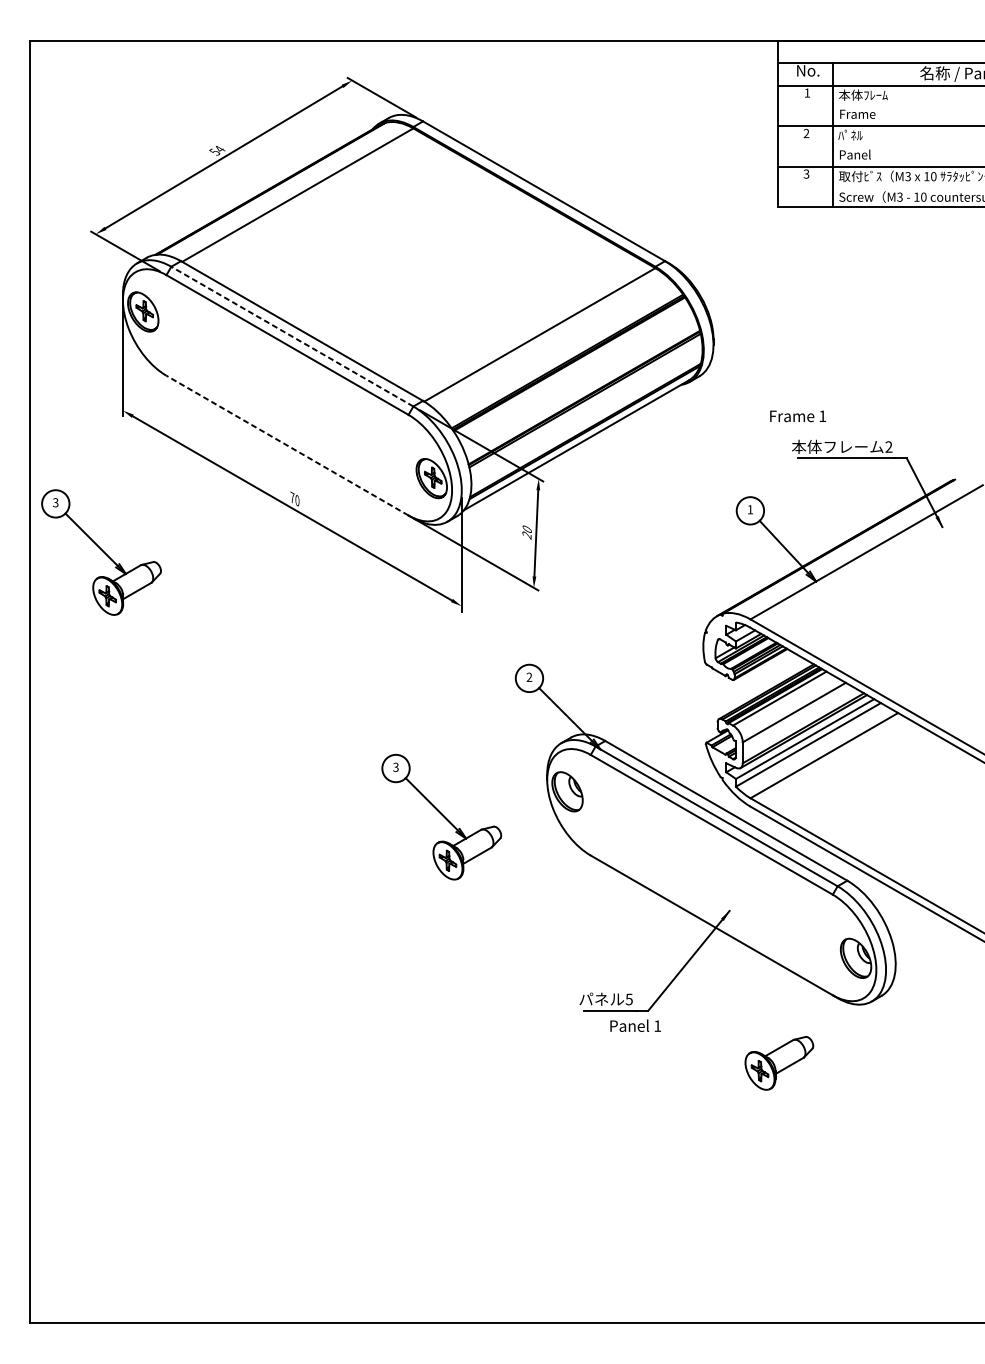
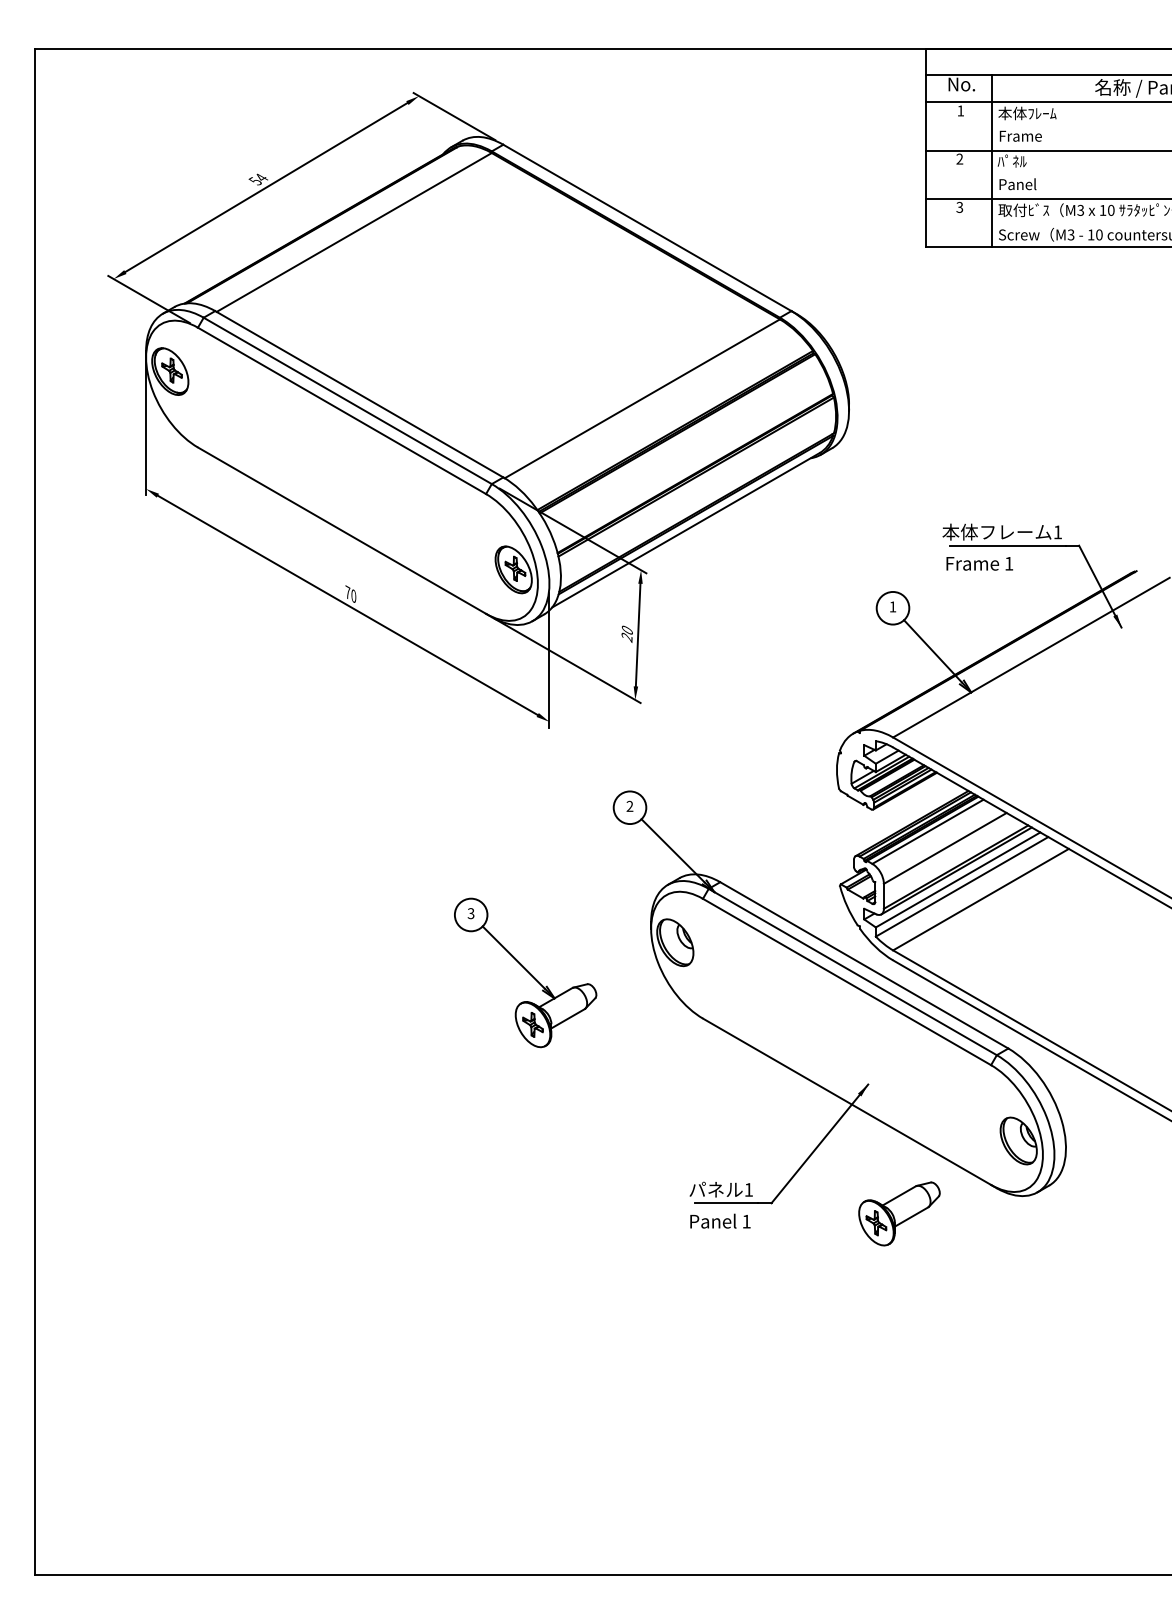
line: (292, 336) -> (347, 400), dashed -> solid
text: (797, 416) -> (979, 563), moved
line: (287, 445) -> (341, 530), dashed -> solid
text: (888, 446) -> (1057, 531), 2 -> 1
part: (101, 552) -> (120, 657), removed
text: (629, 999) -> (748, 1189), 5 -> 1
text: (635, 1025) -> (720, 1220), moved
part: (779, 1062) -> (899, 1213), moved

